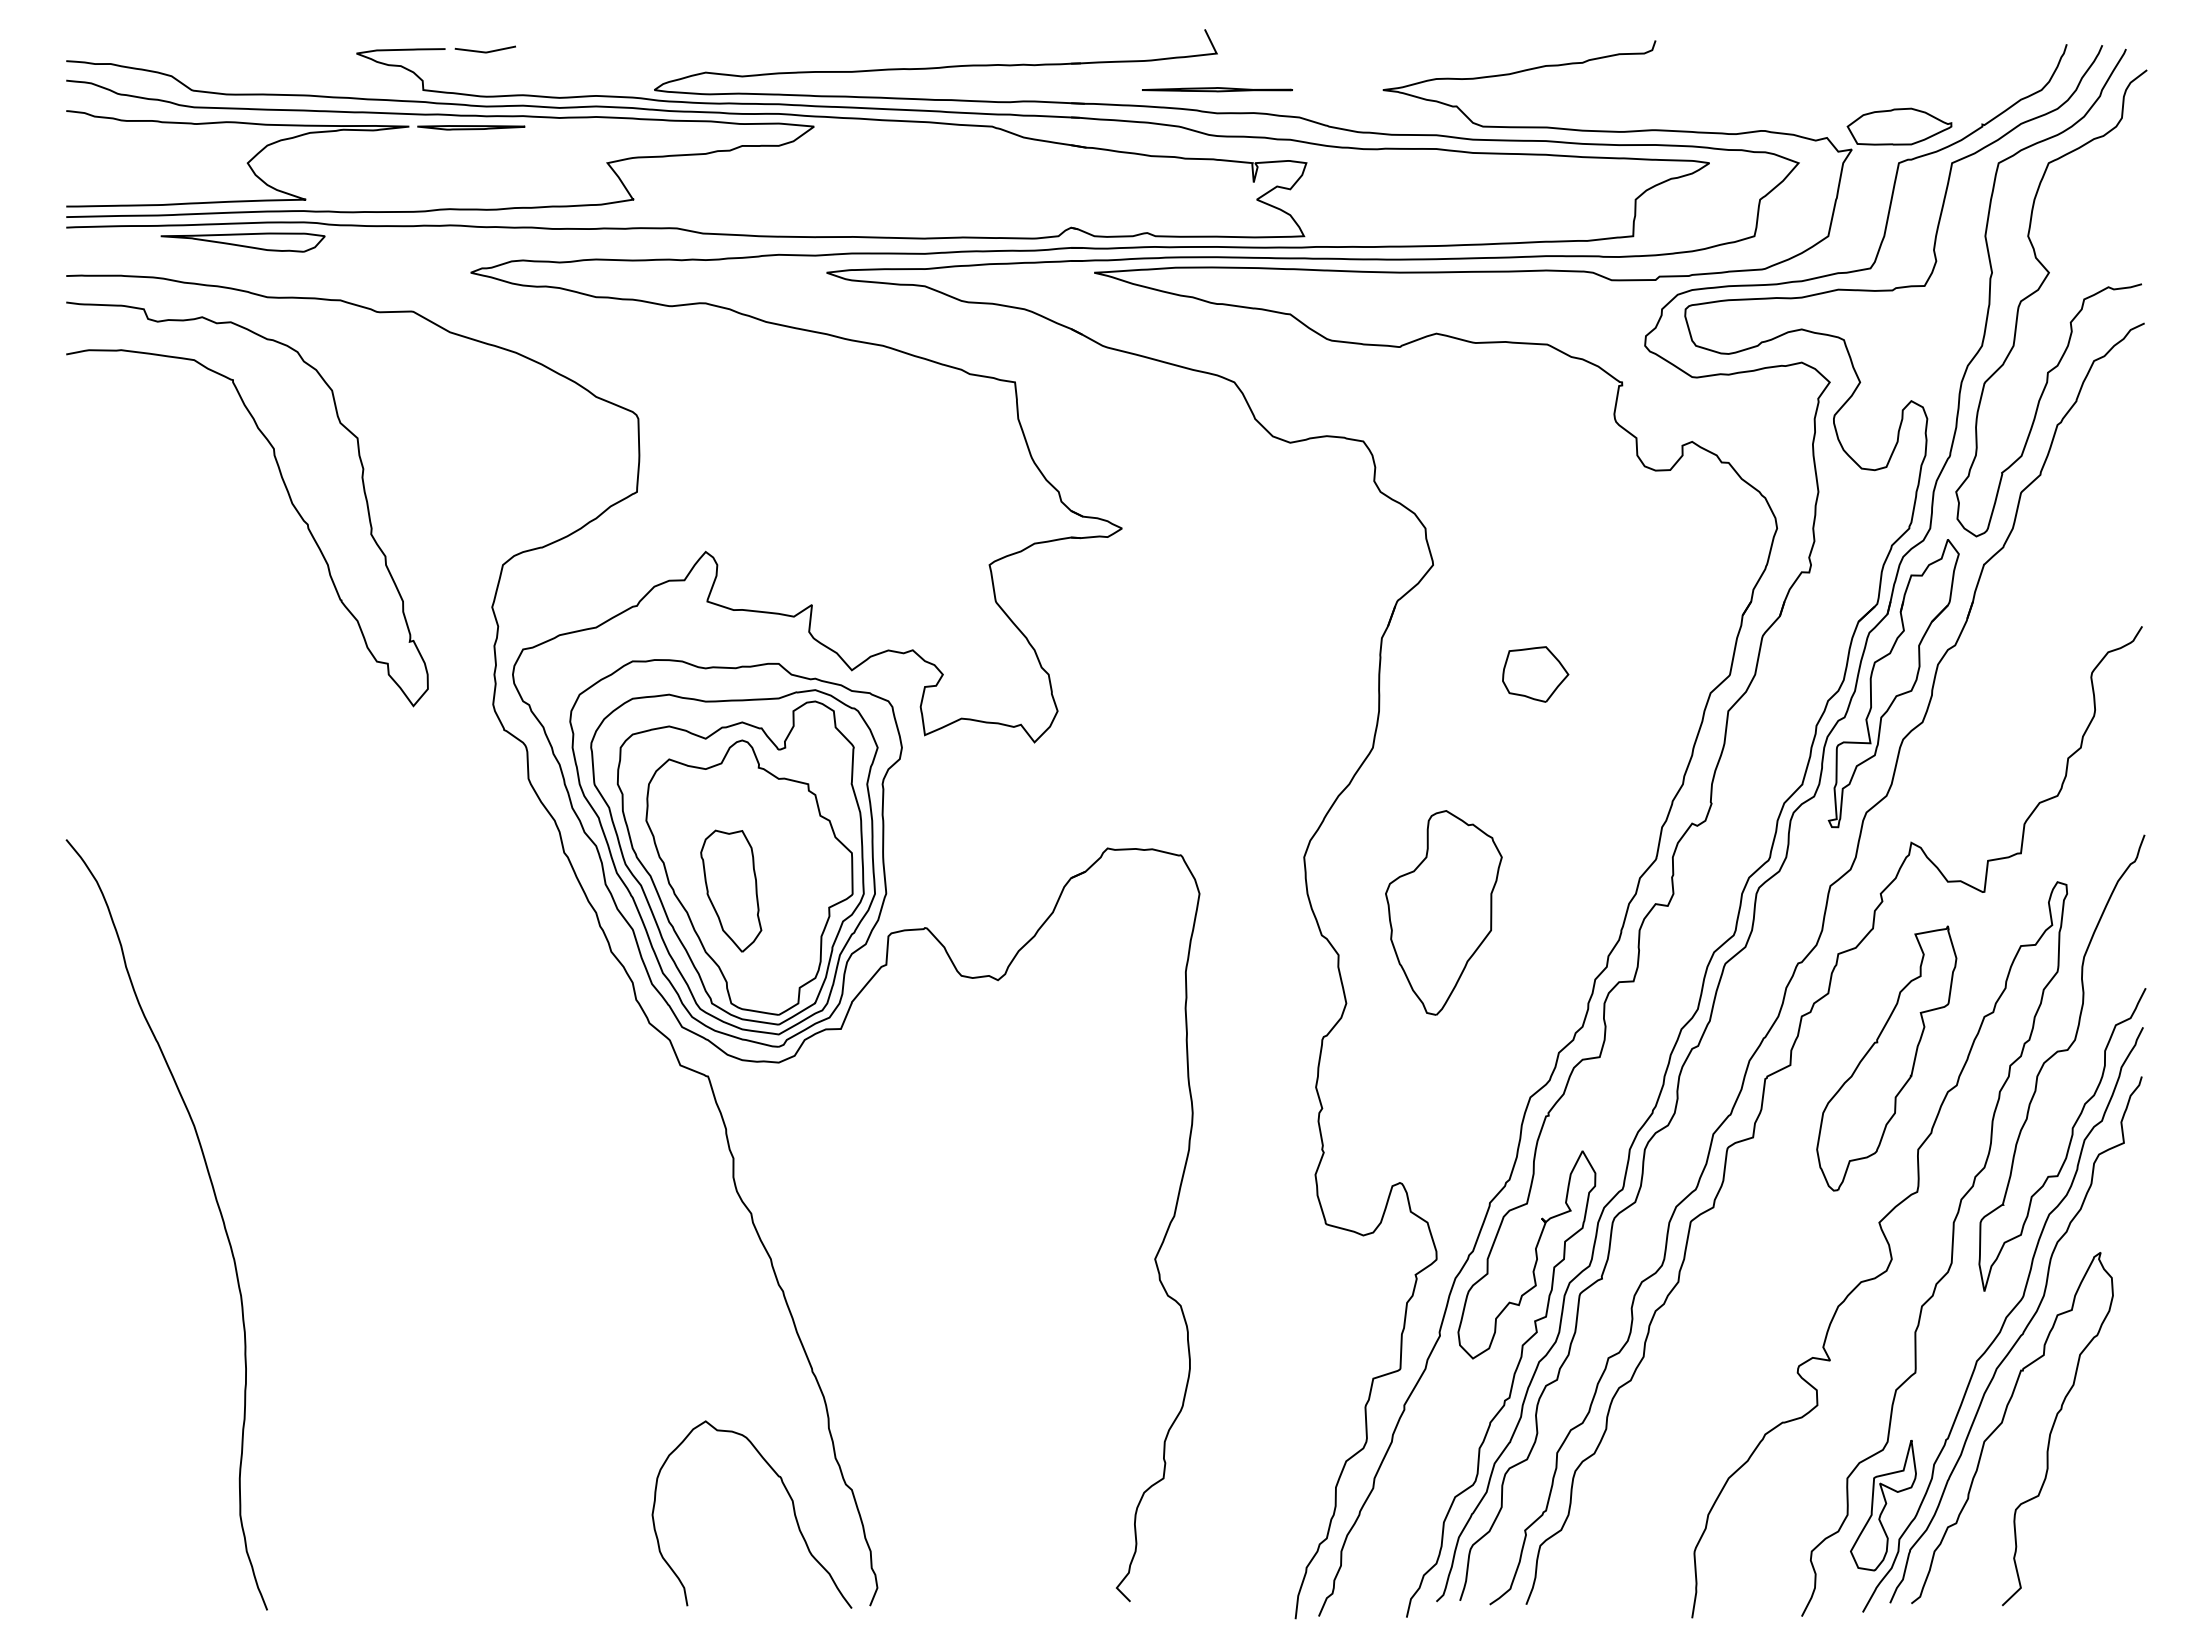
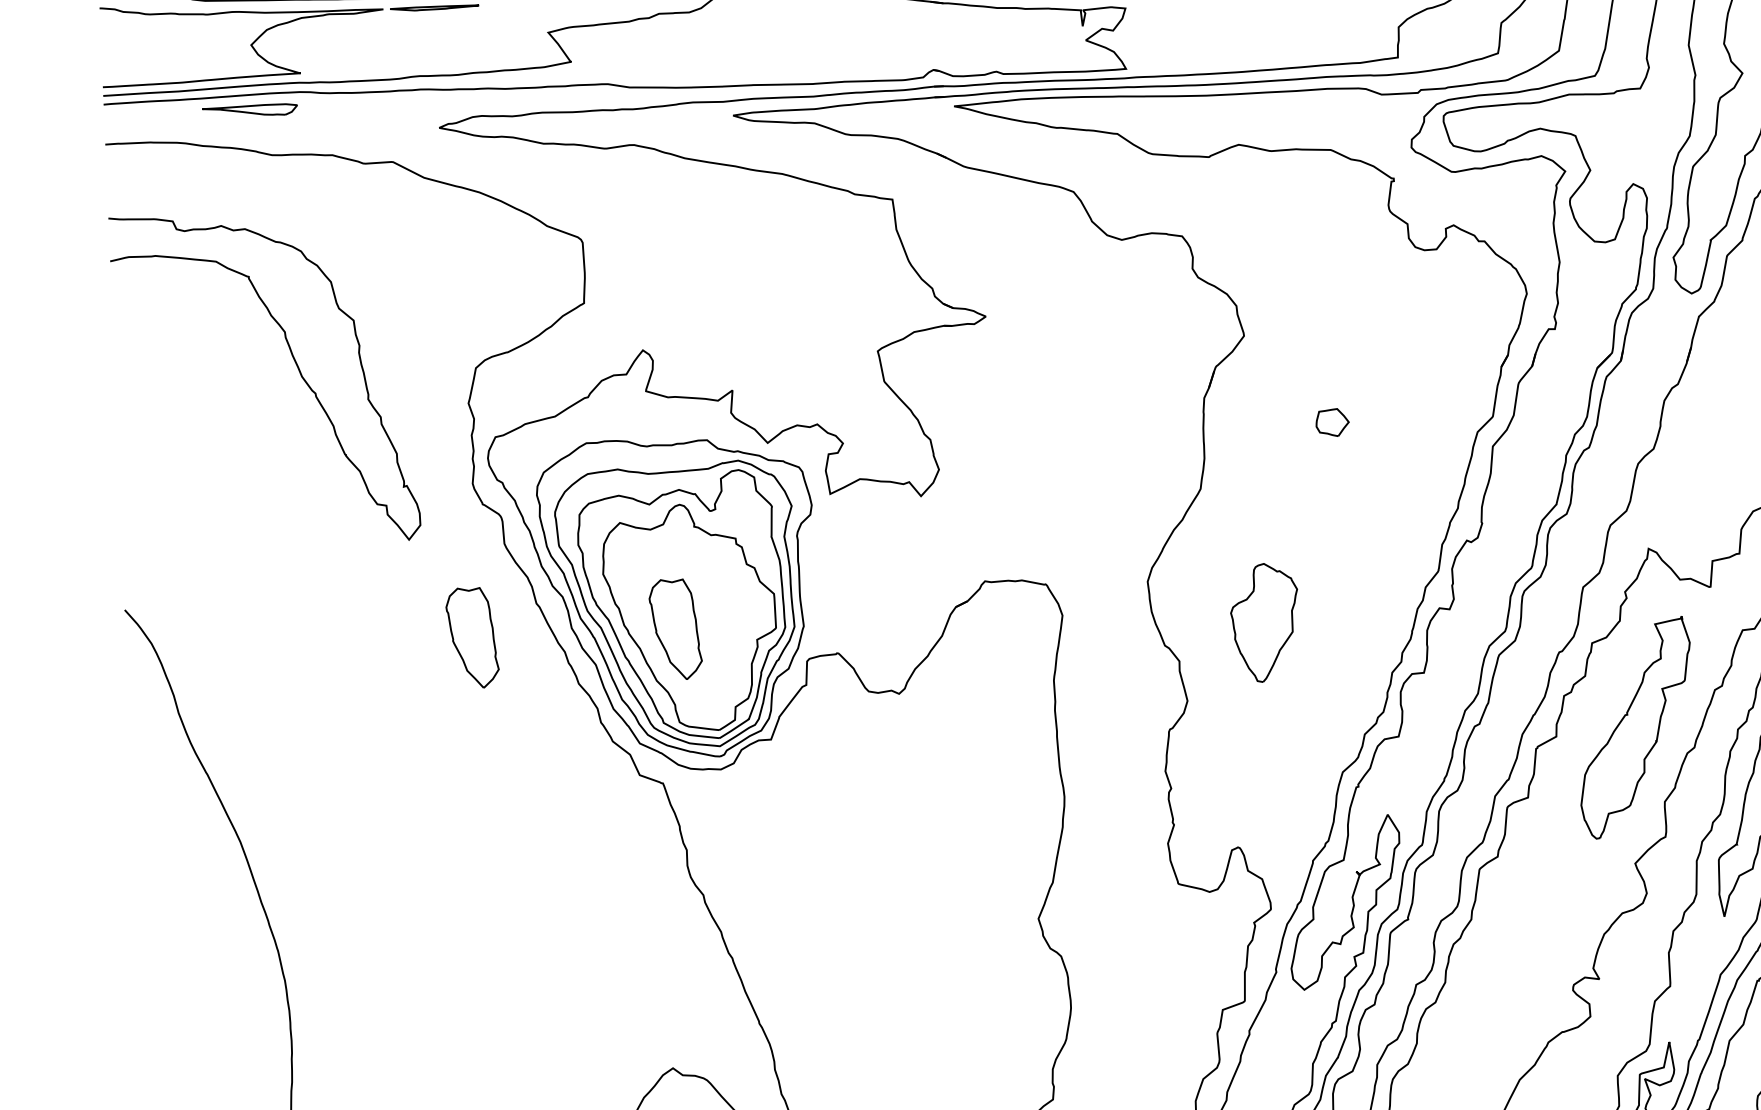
part: (242, 242) -> (249, 110), size x0.7
curve: (286, 491) -> (296, 366), moved
part: (1535, 674) -> (1332, 422), size x0.6
part: (1893, 683) -> (1628, 417), removed
part: (485, 890) -> (472, 637), added
part: (1443, 912) -> (1264, 622), size x0.7

